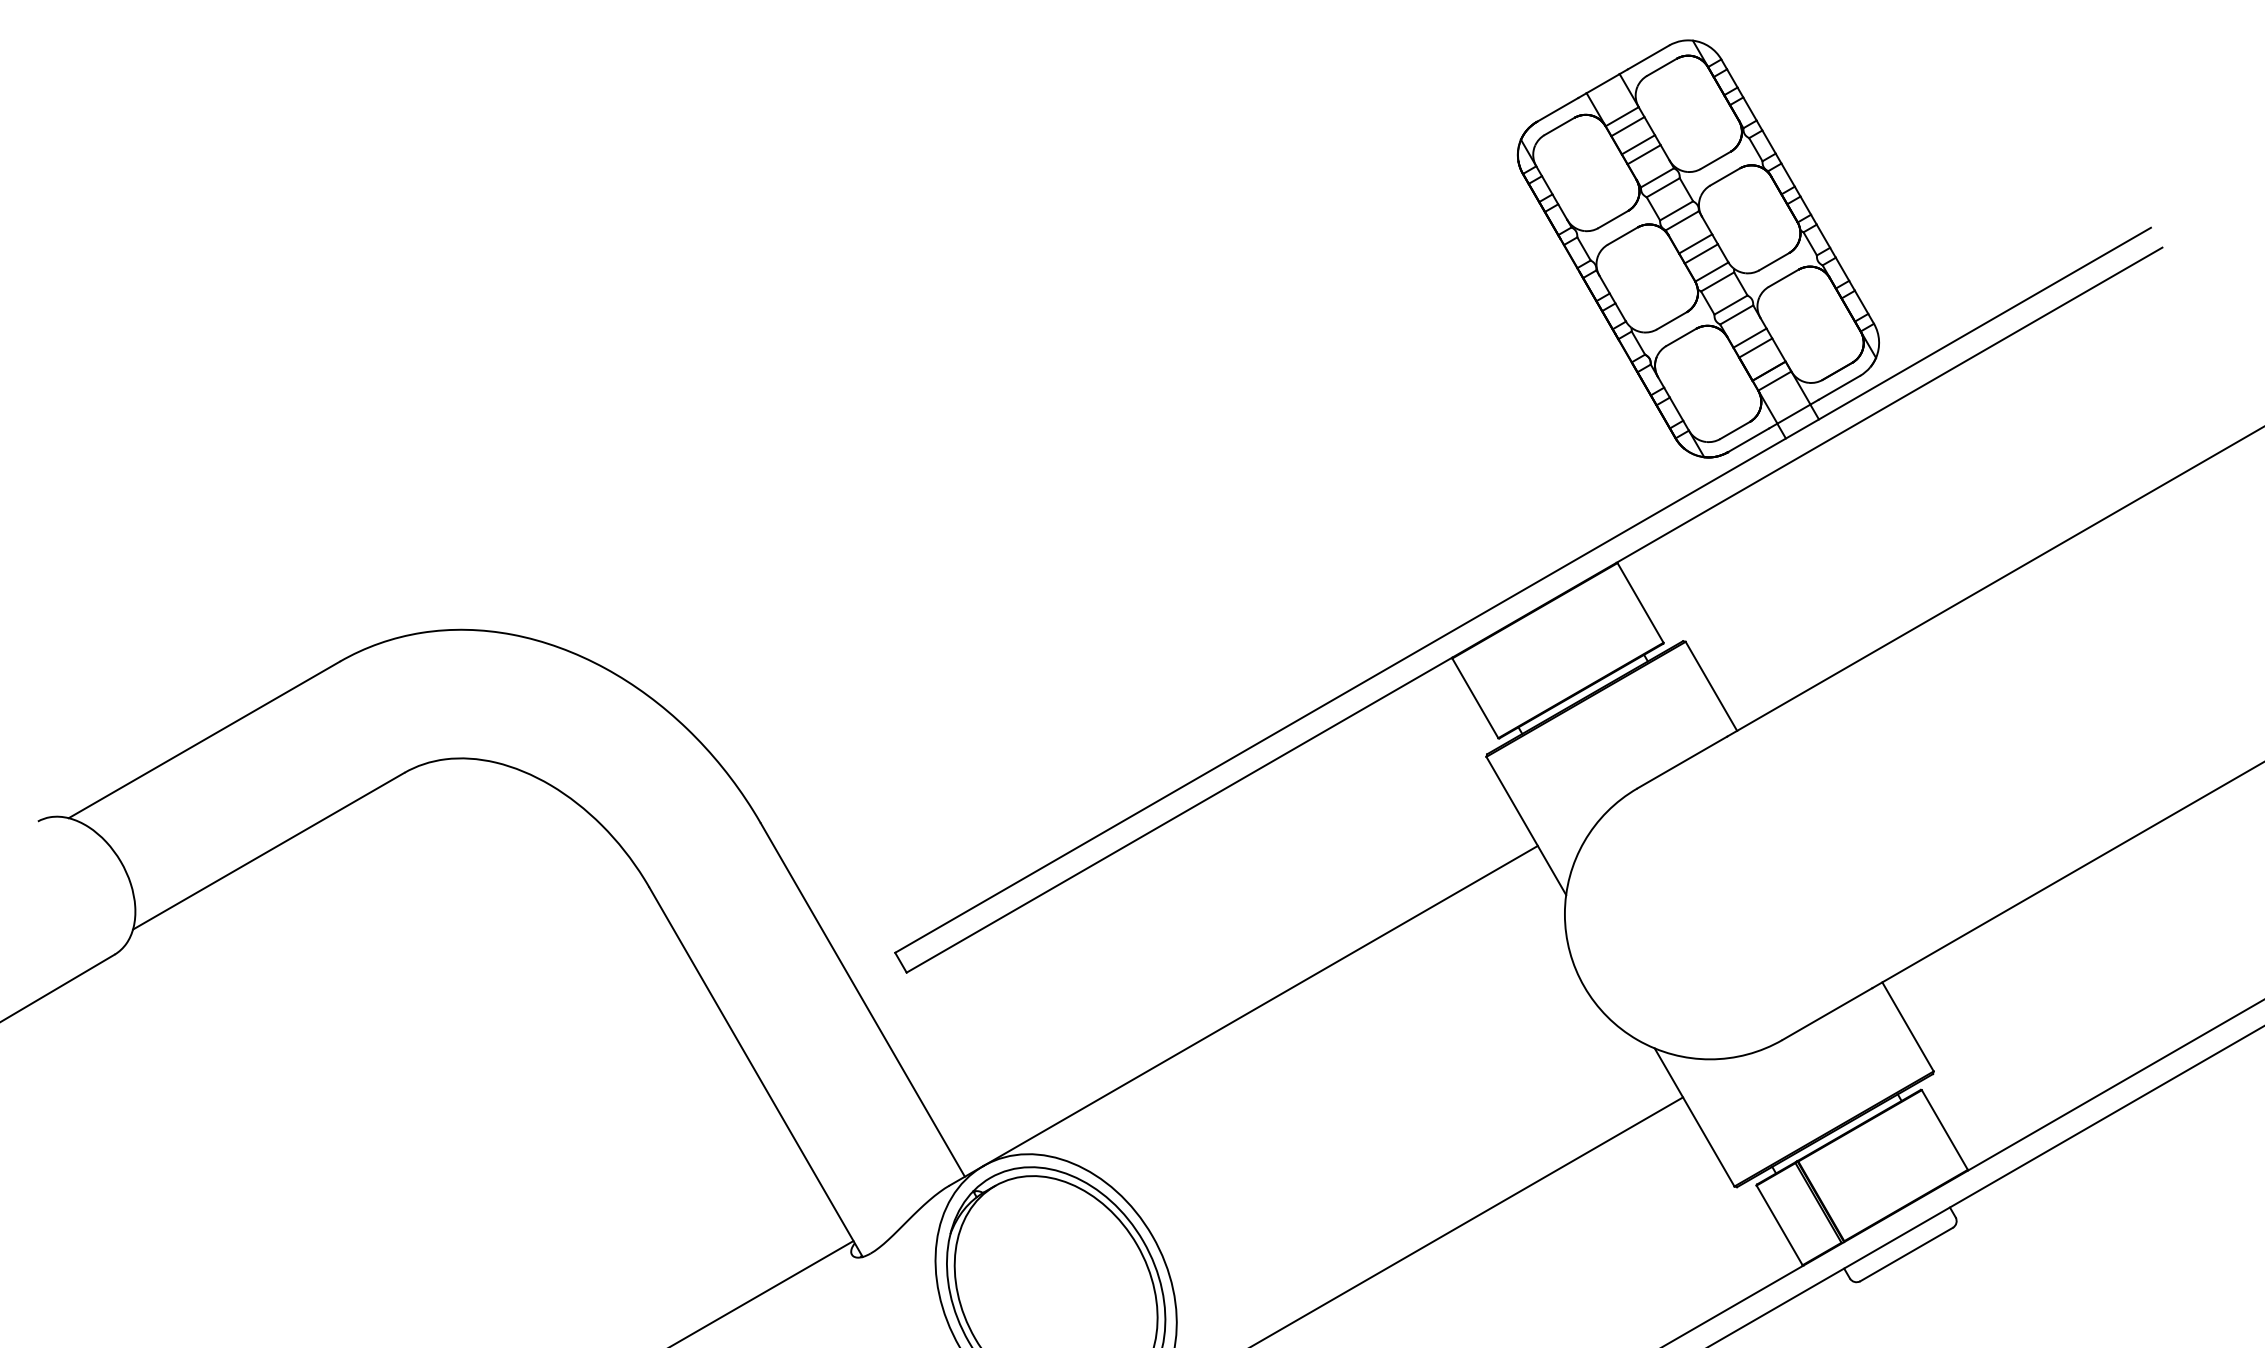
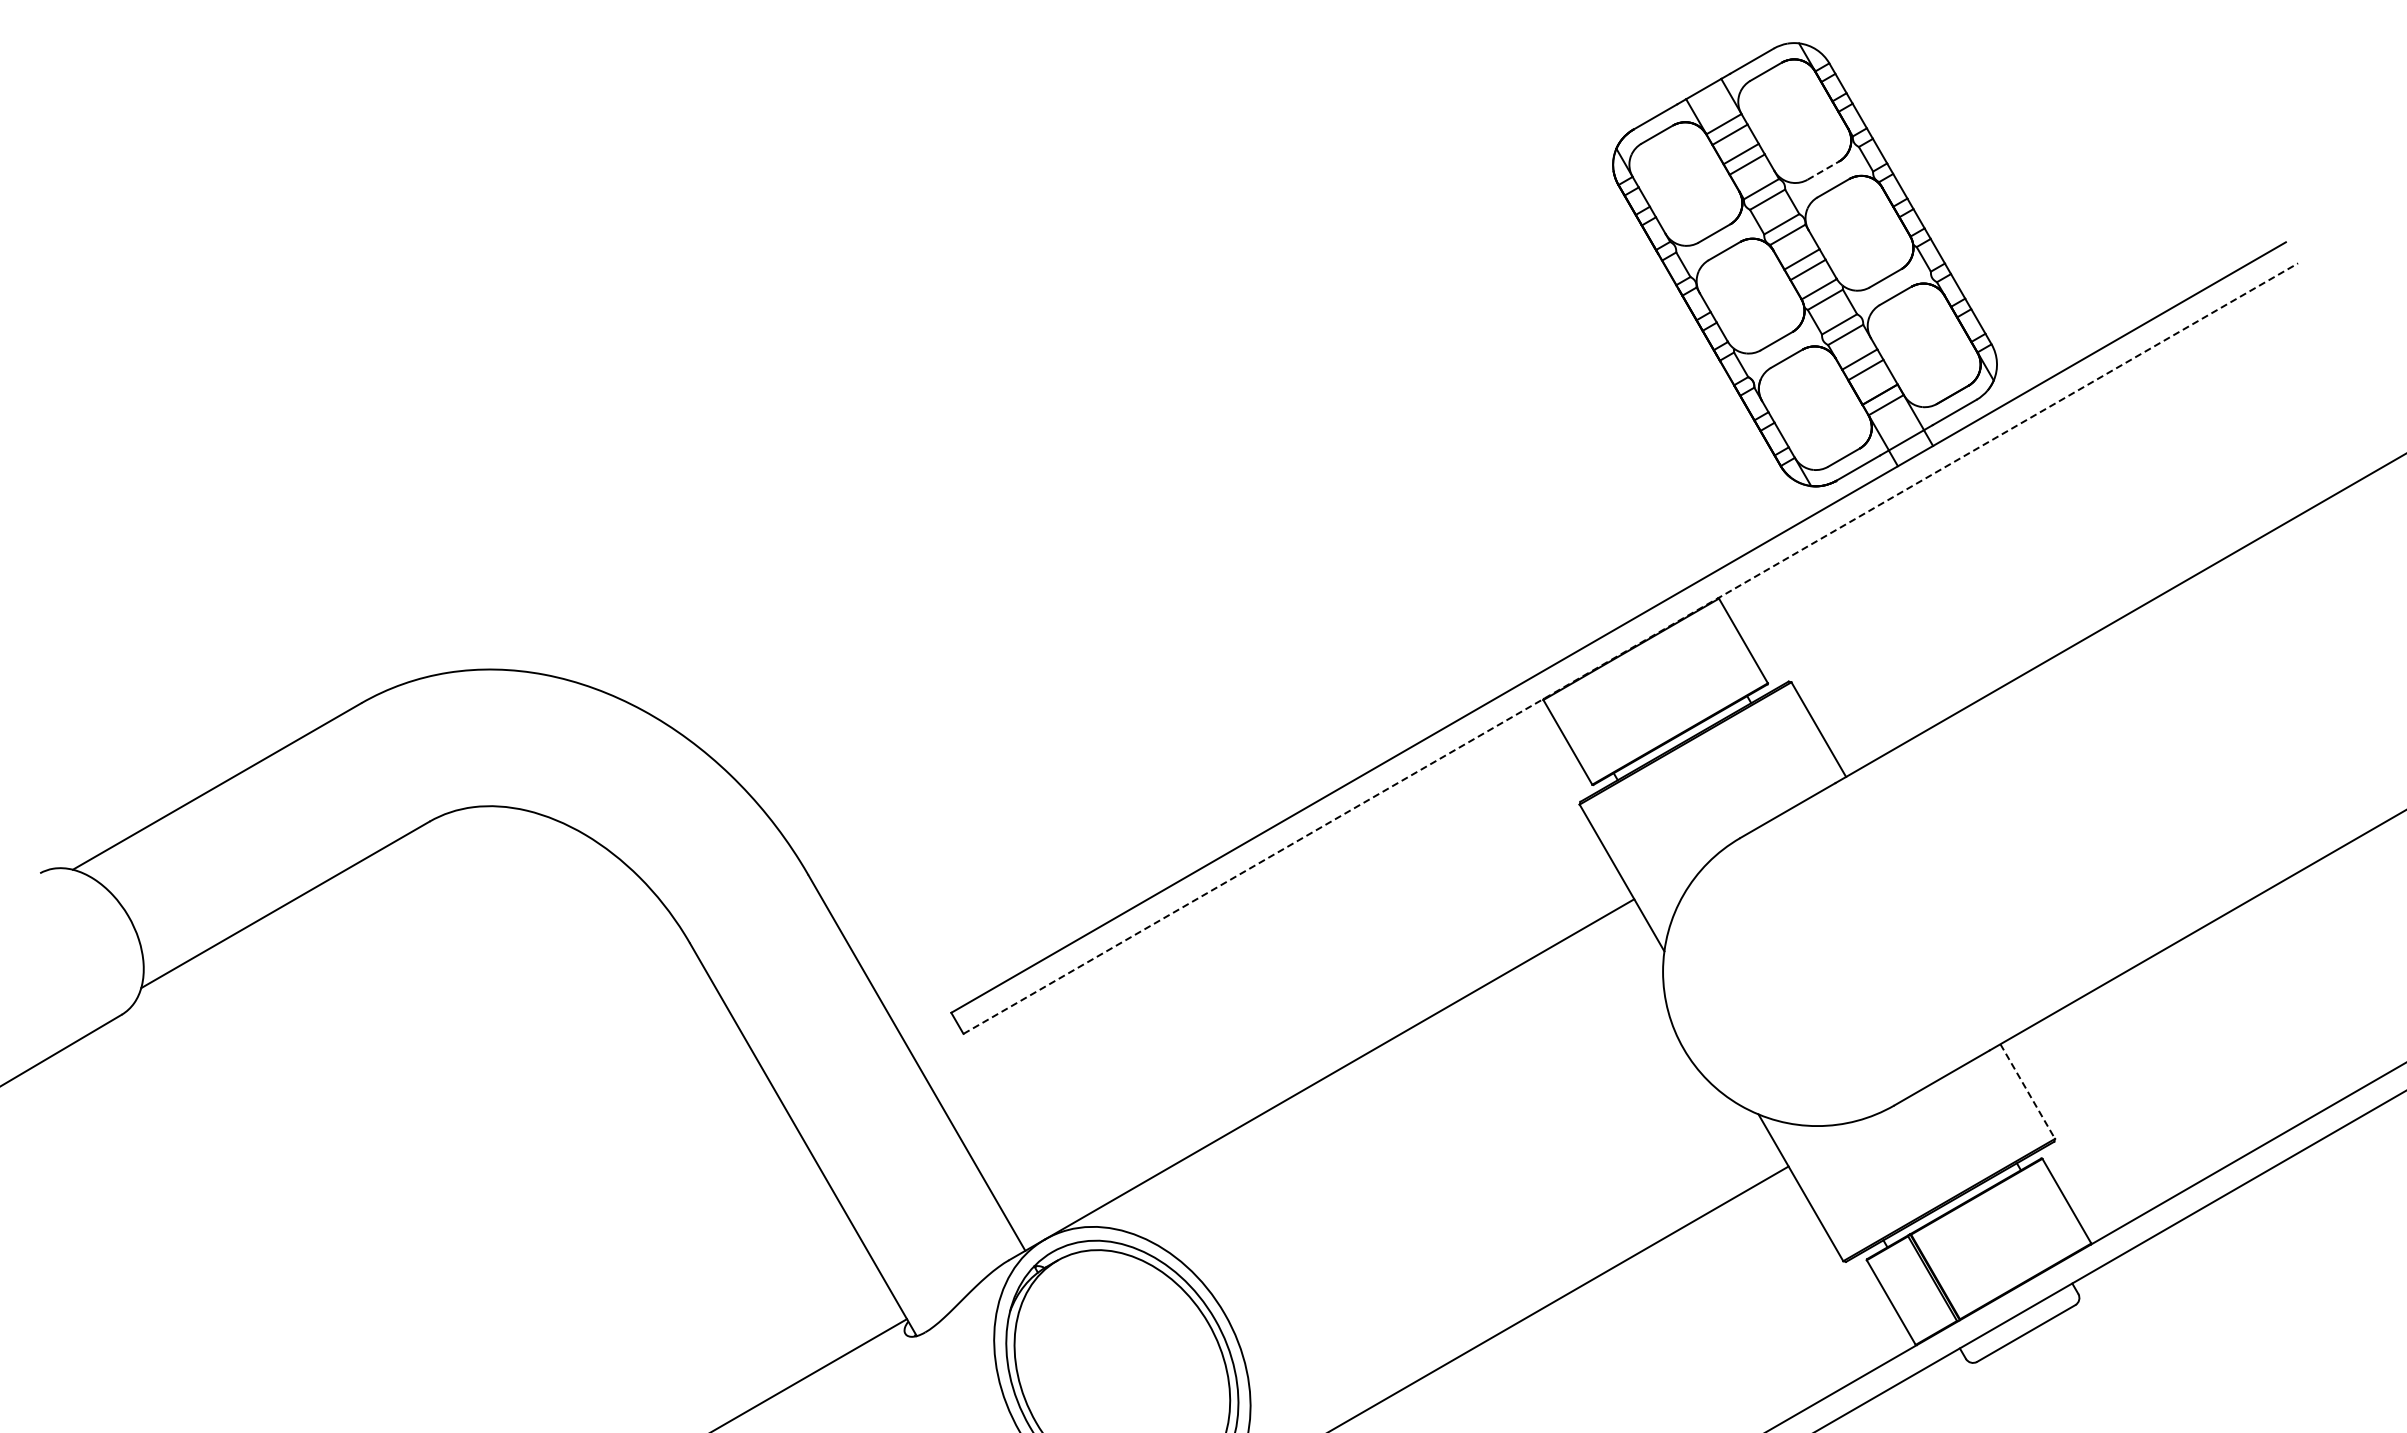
line: (1715, 160) -> (1823, 170), solid -> dashed
line: (1534, 610) -> (1630, 648), solid -> dashed
line: (1907, 1026) -> (2027, 1091), solid -> dashed

